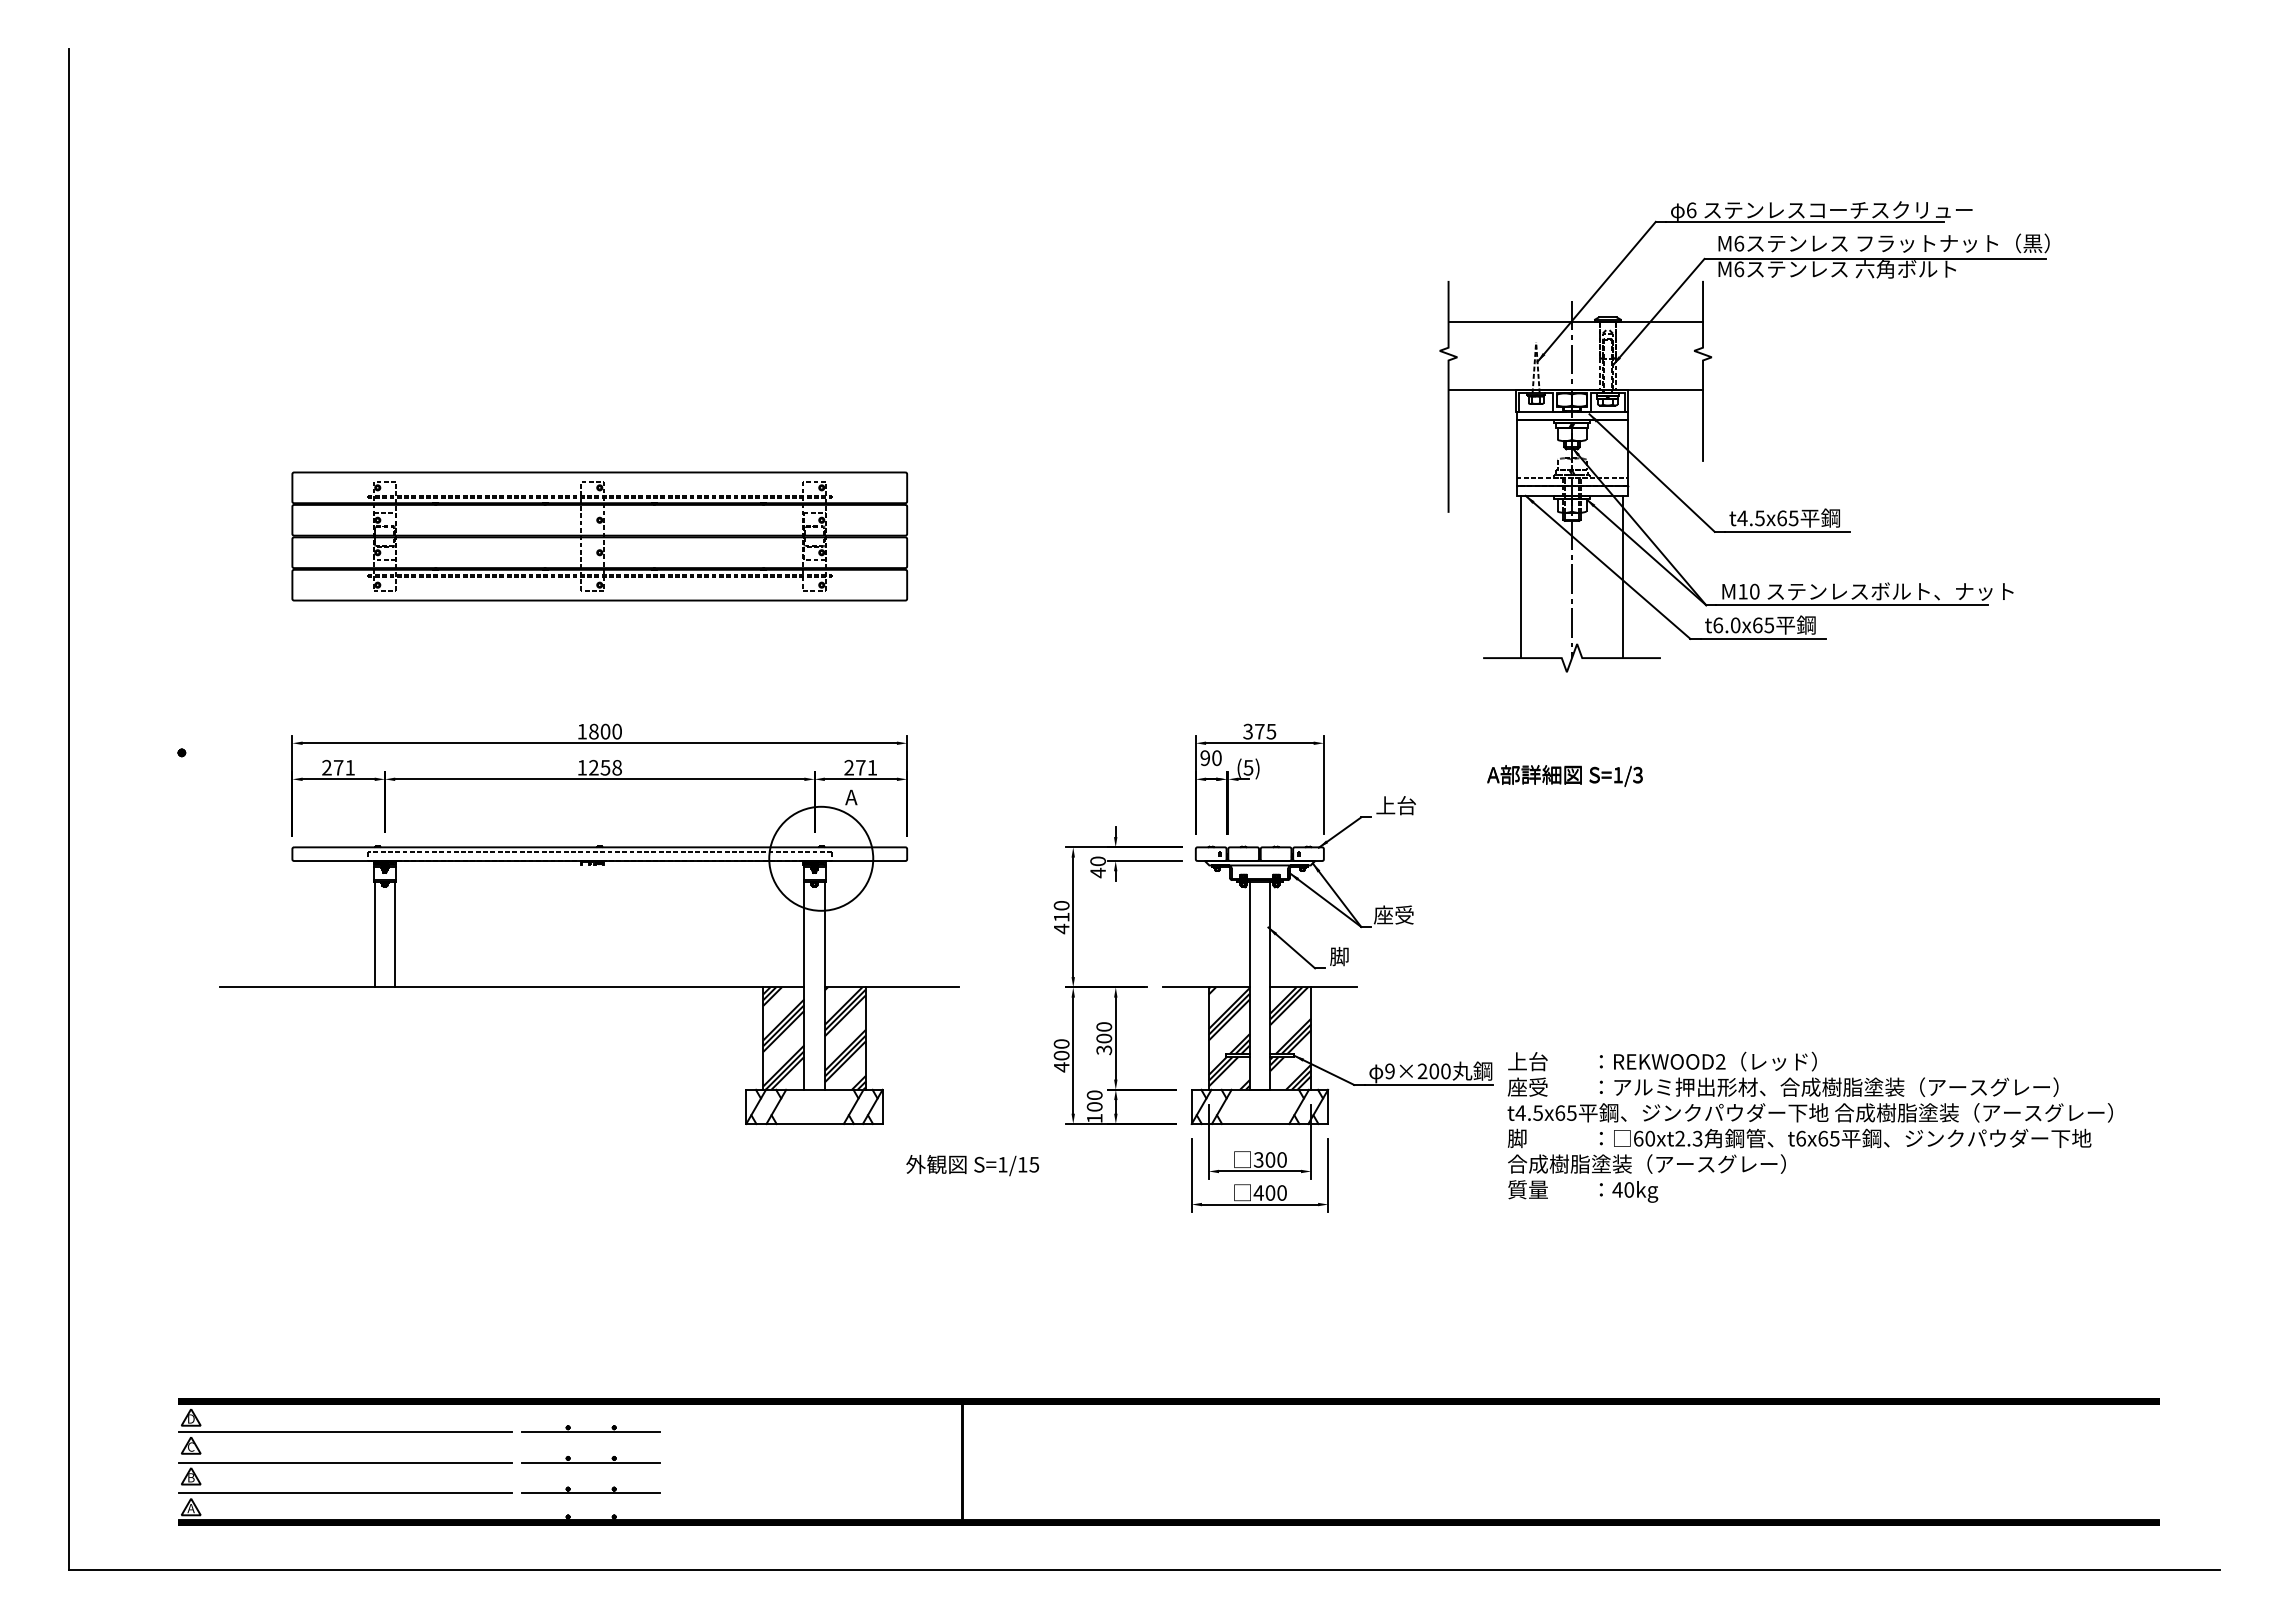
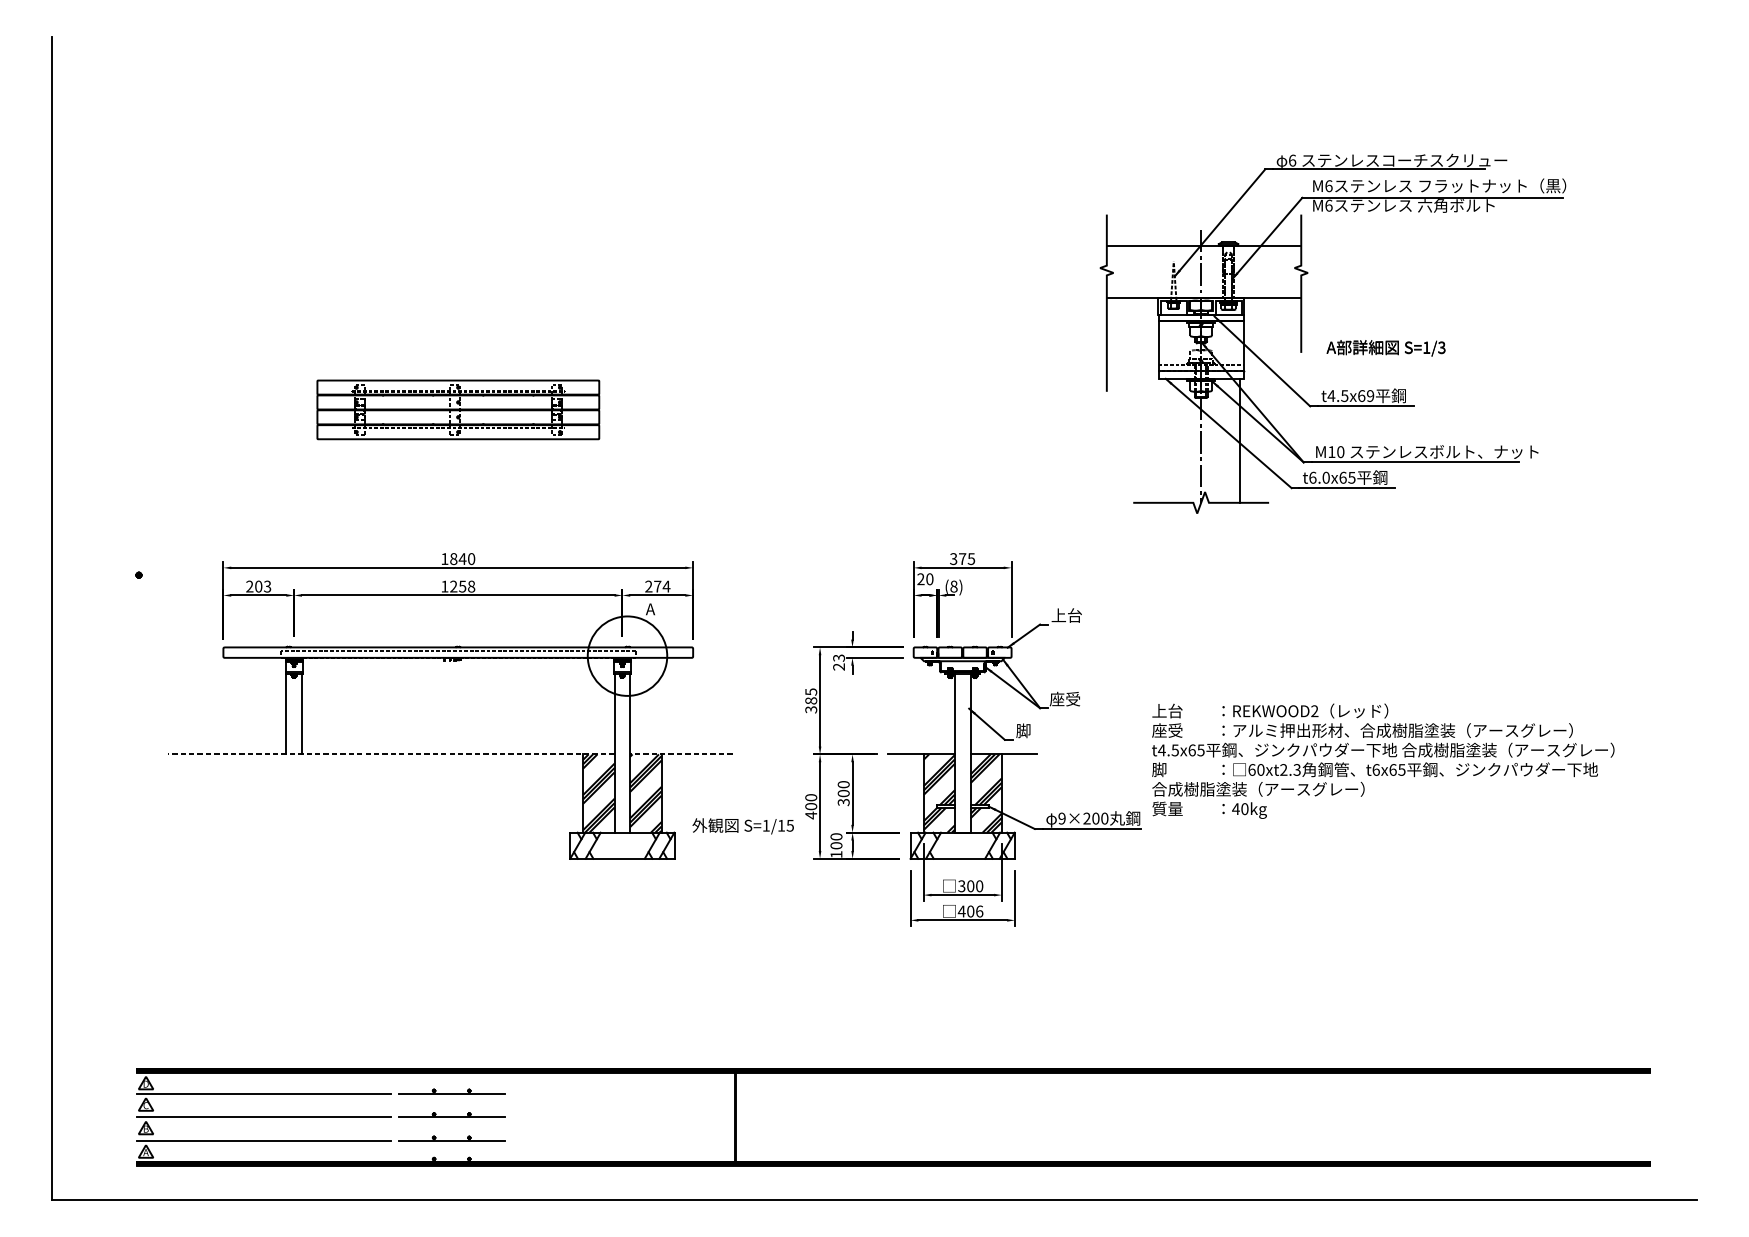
text: (1793, 518) -> (1370, 396), t4.5x65 -> t4.5x69
part: (599, 536) -> (458, 409), size x0.6
line: (1520, 576) -> (1161, 440), removed
text: (605, 731) -> (462, 558), 1800 -> 1840
text: (1205, 758) -> (921, 579), 90 -> 20
text: (344, 767) -> (263, 586), 271 -> 203
text: (872, 767) -> (666, 586), 271 -> 274
text: (1248, 767) -> (953, 586), (5) -> (8)
text: (1564, 775) -> (1385, 348), moved
text: (1097, 867) -> (838, 662), 40 -> 23
text: (1061, 917) -> (811, 701), 410 -> 385
line: (511, 987) -> (390, 754), solid -> dashed
line: (891, 987) -> (681, 754), solid -> dashed
text: (1809, 1126) -> (1382, 760), moved
text: (972, 1165) -> (743, 826), moved
text: (1281, 1192) -> (979, 911), 400 -> 406

